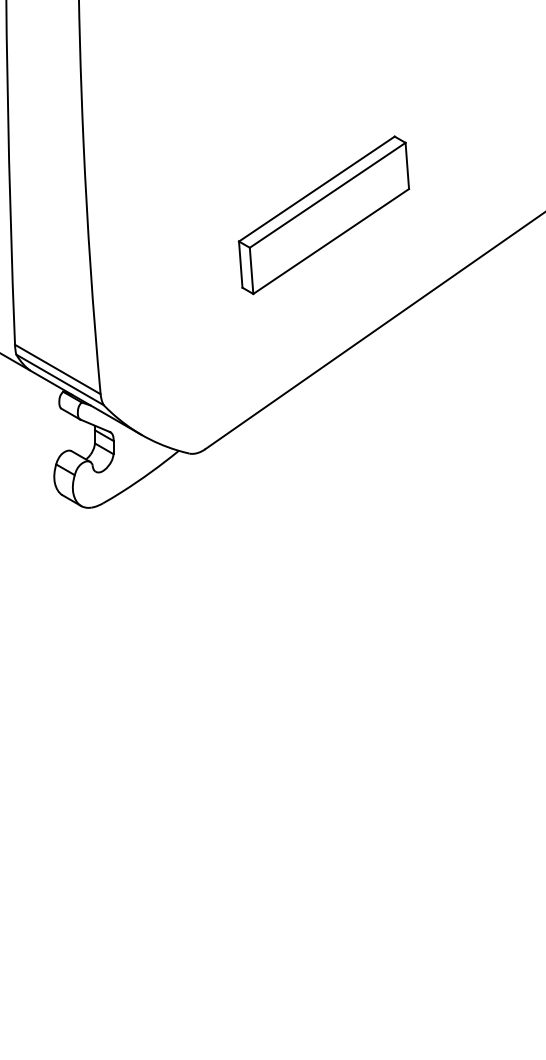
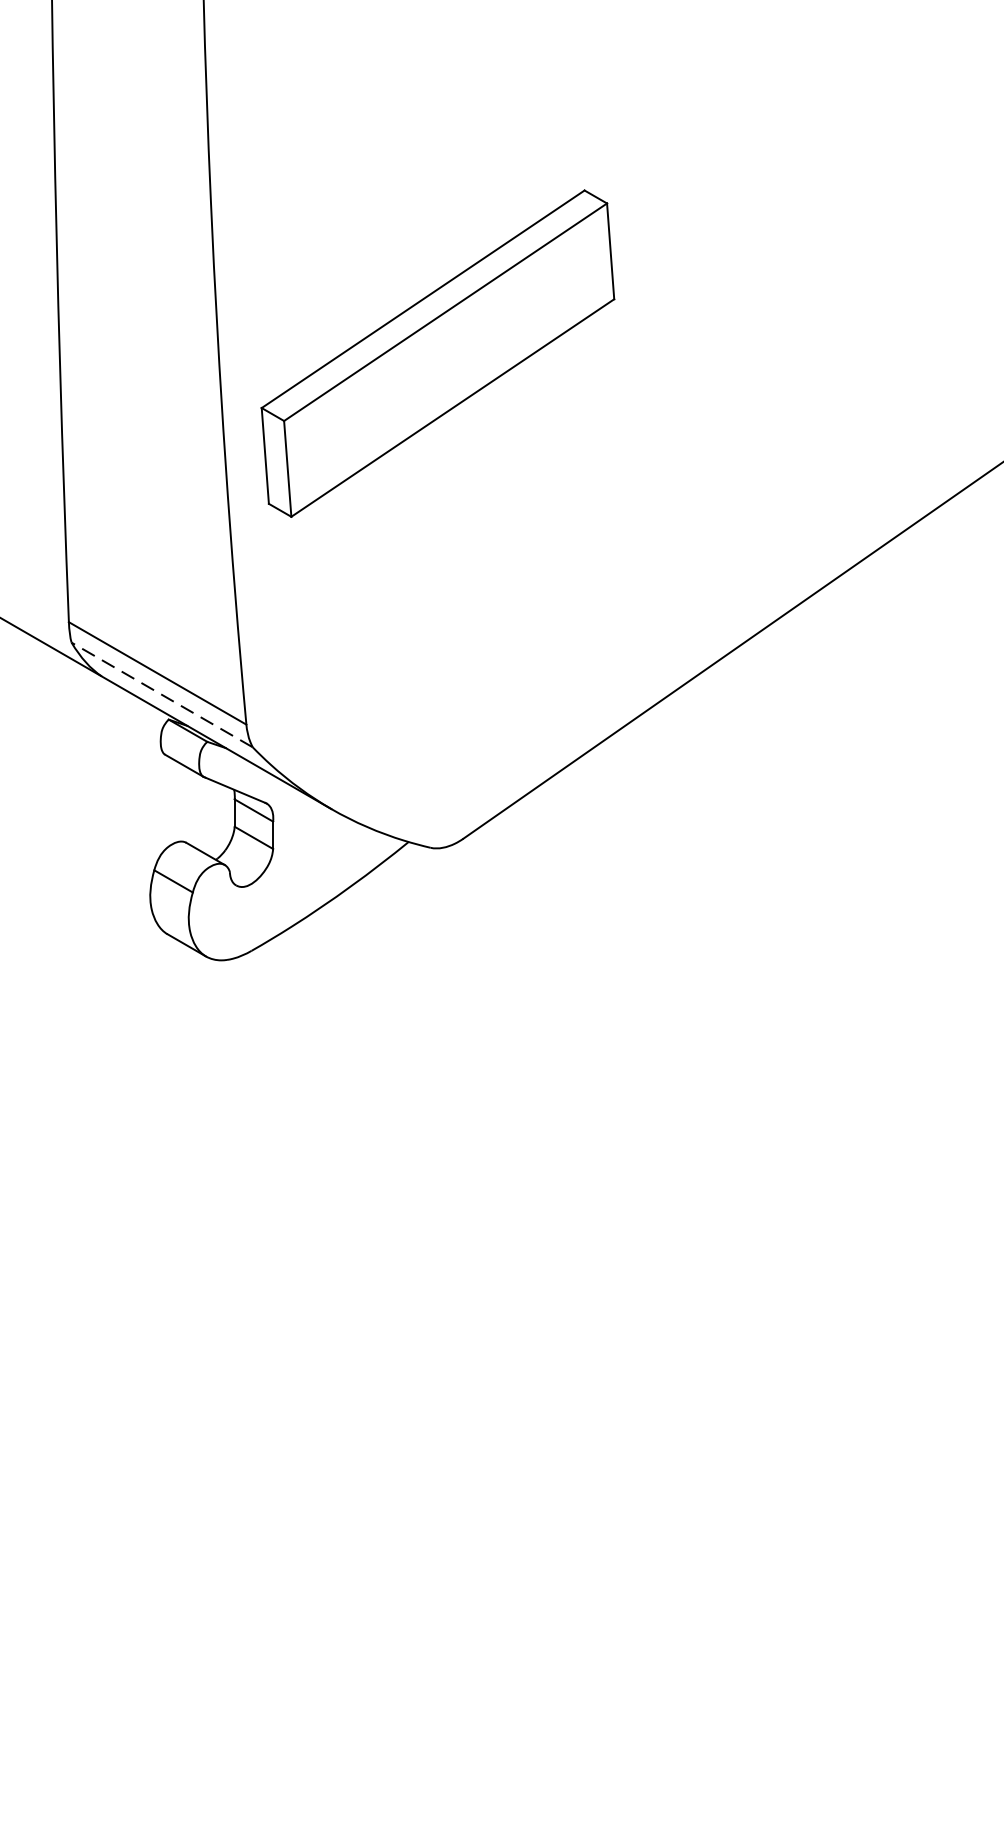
part: (323, 215) -> (436, 354), moved
line: (59, 379) -> (161, 694), solid -> dashed

